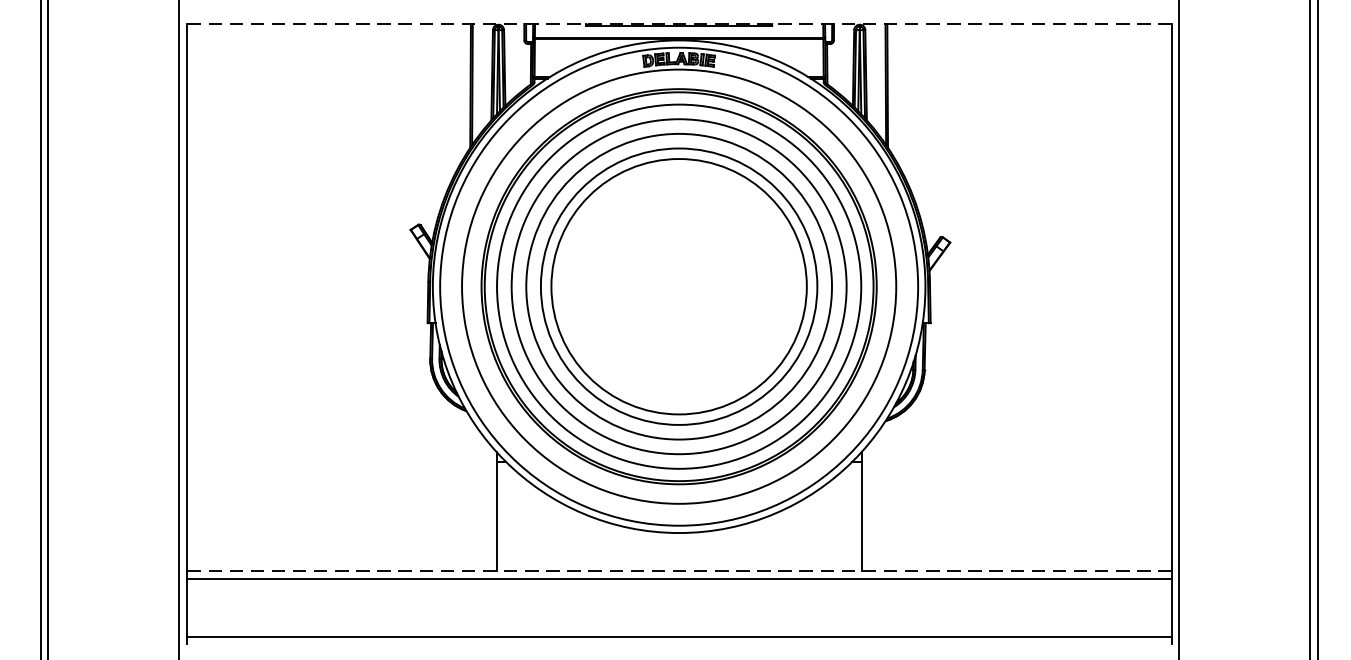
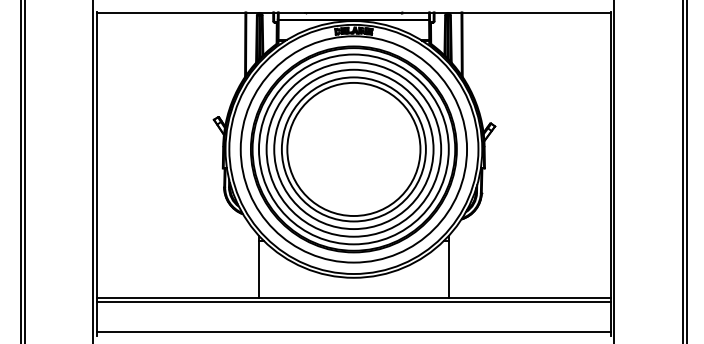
line: (678, 23) -> (353, 12), dashed -> solid
line: (678, 570) -> (353, 297), dashed -> solid

